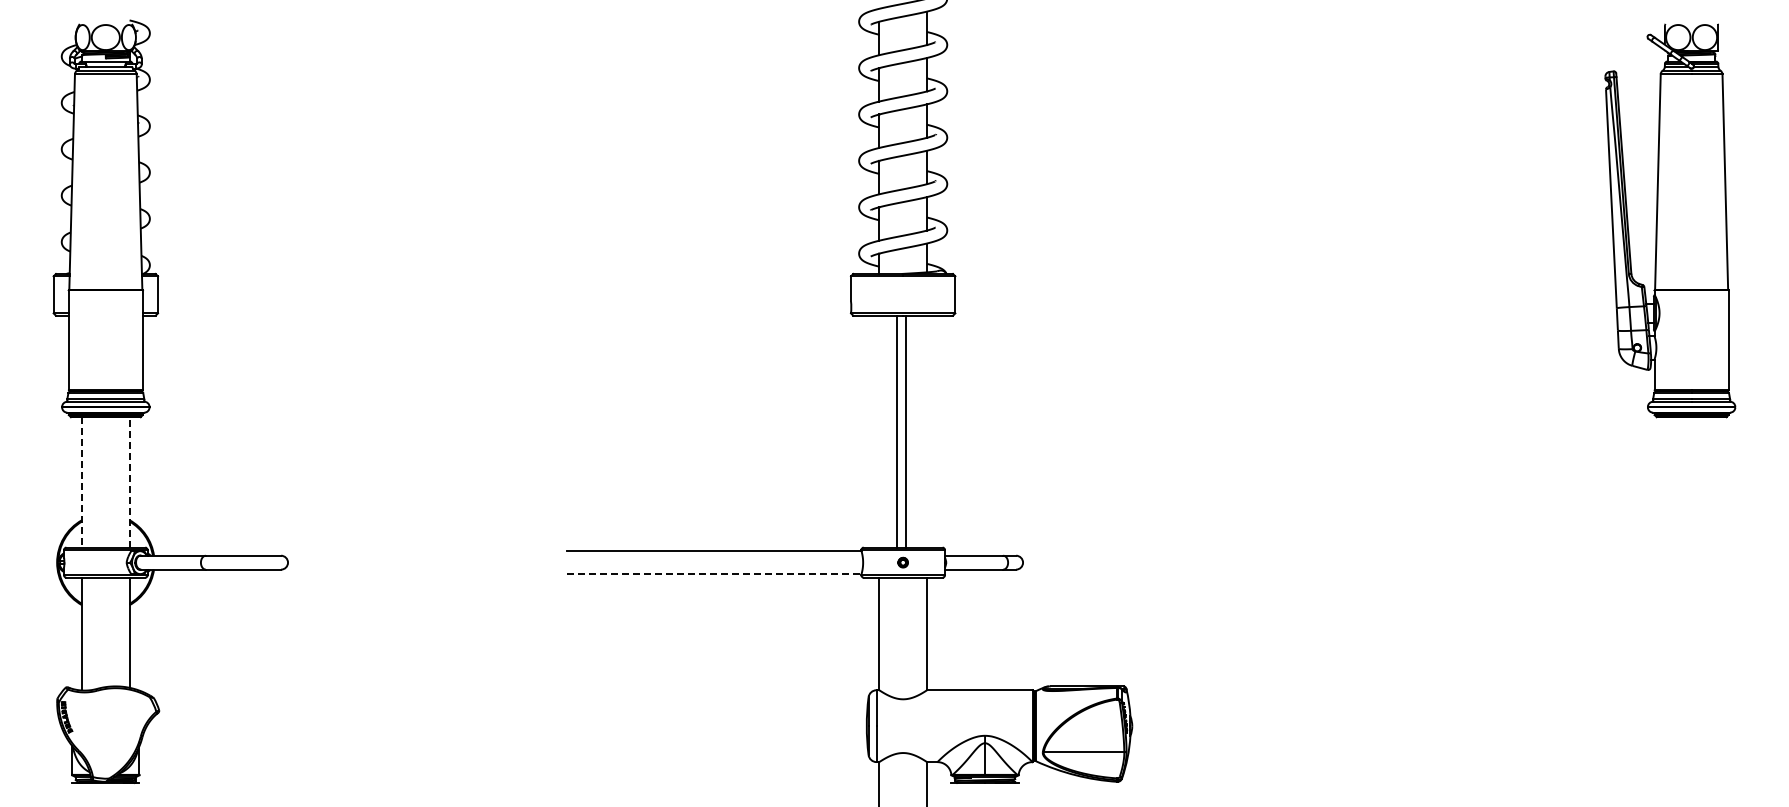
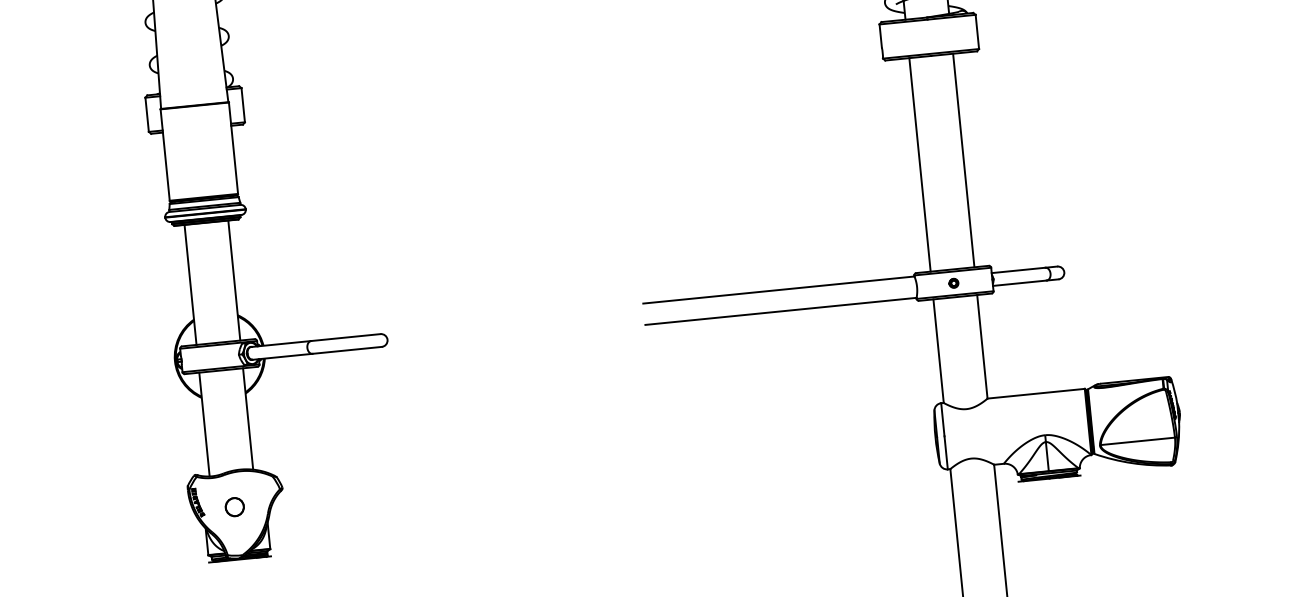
line: (896, 431) -> (963, 160), moved
line: (906, 431) -> (920, 164), moved
line: (129, 481) -> (234, 279), dashed -> solid
line: (82, 482) -> (190, 284), dashed -> solid
line: (714, 574) -> (781, 311), dashed -> solid
circle: (105, 725) -> (234, 506), added

